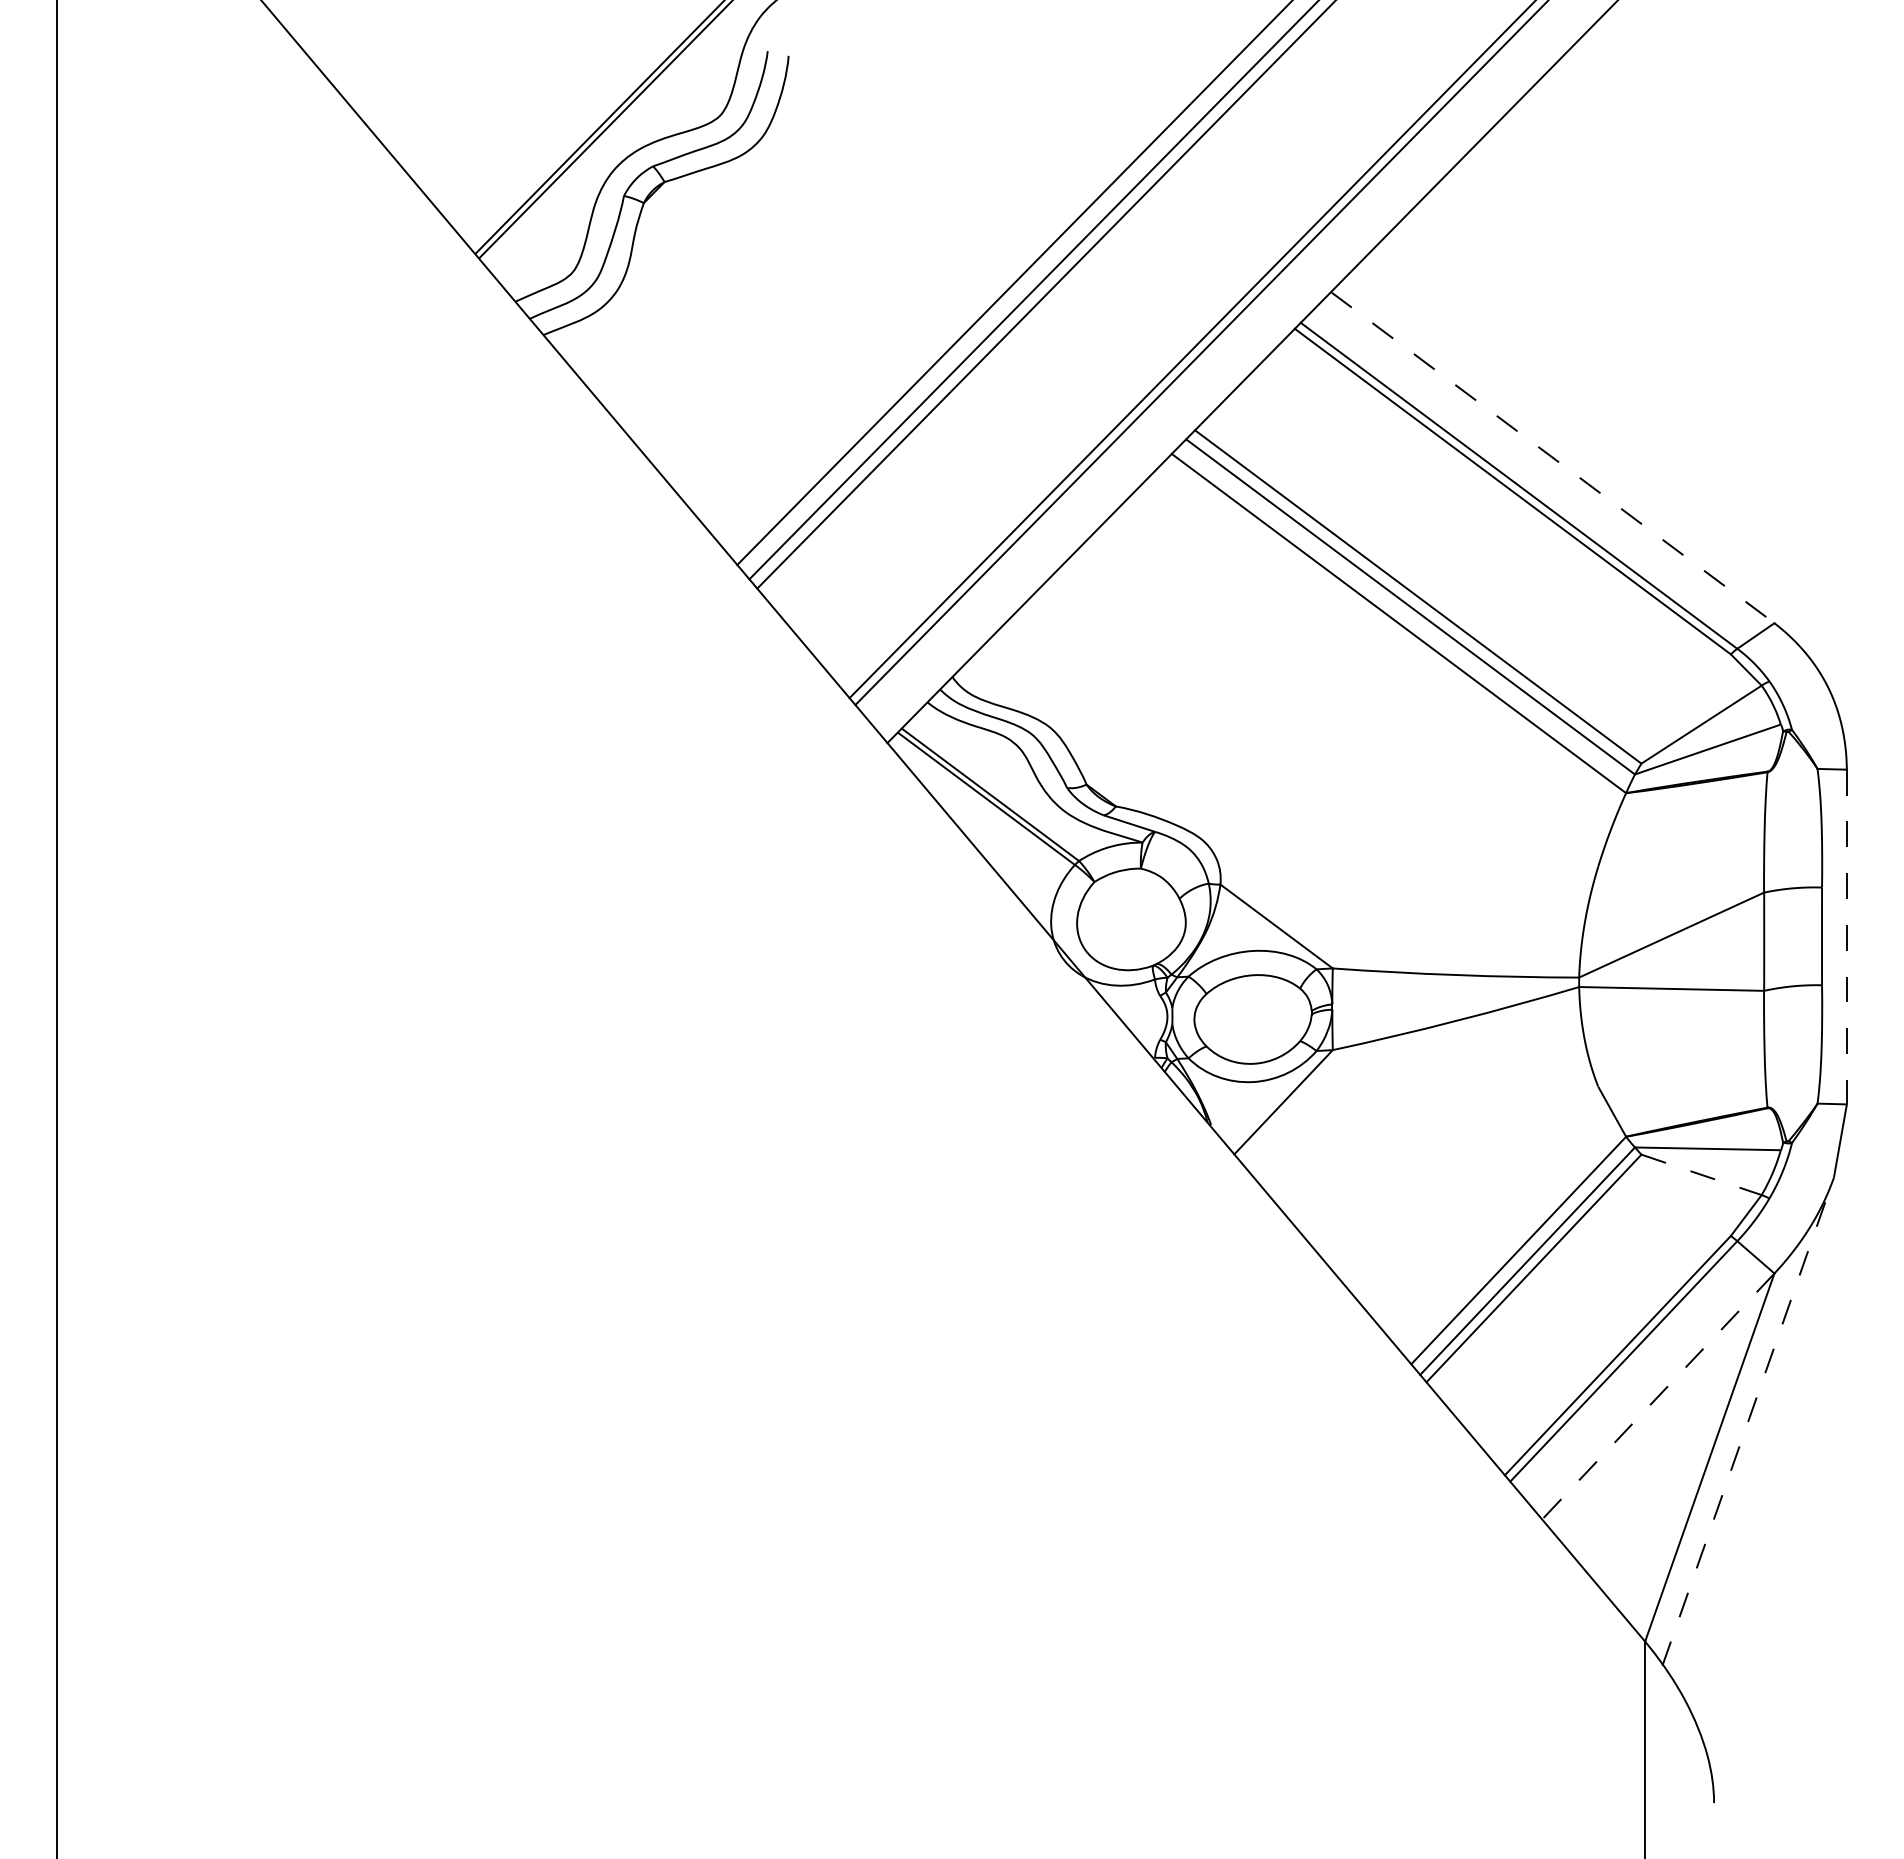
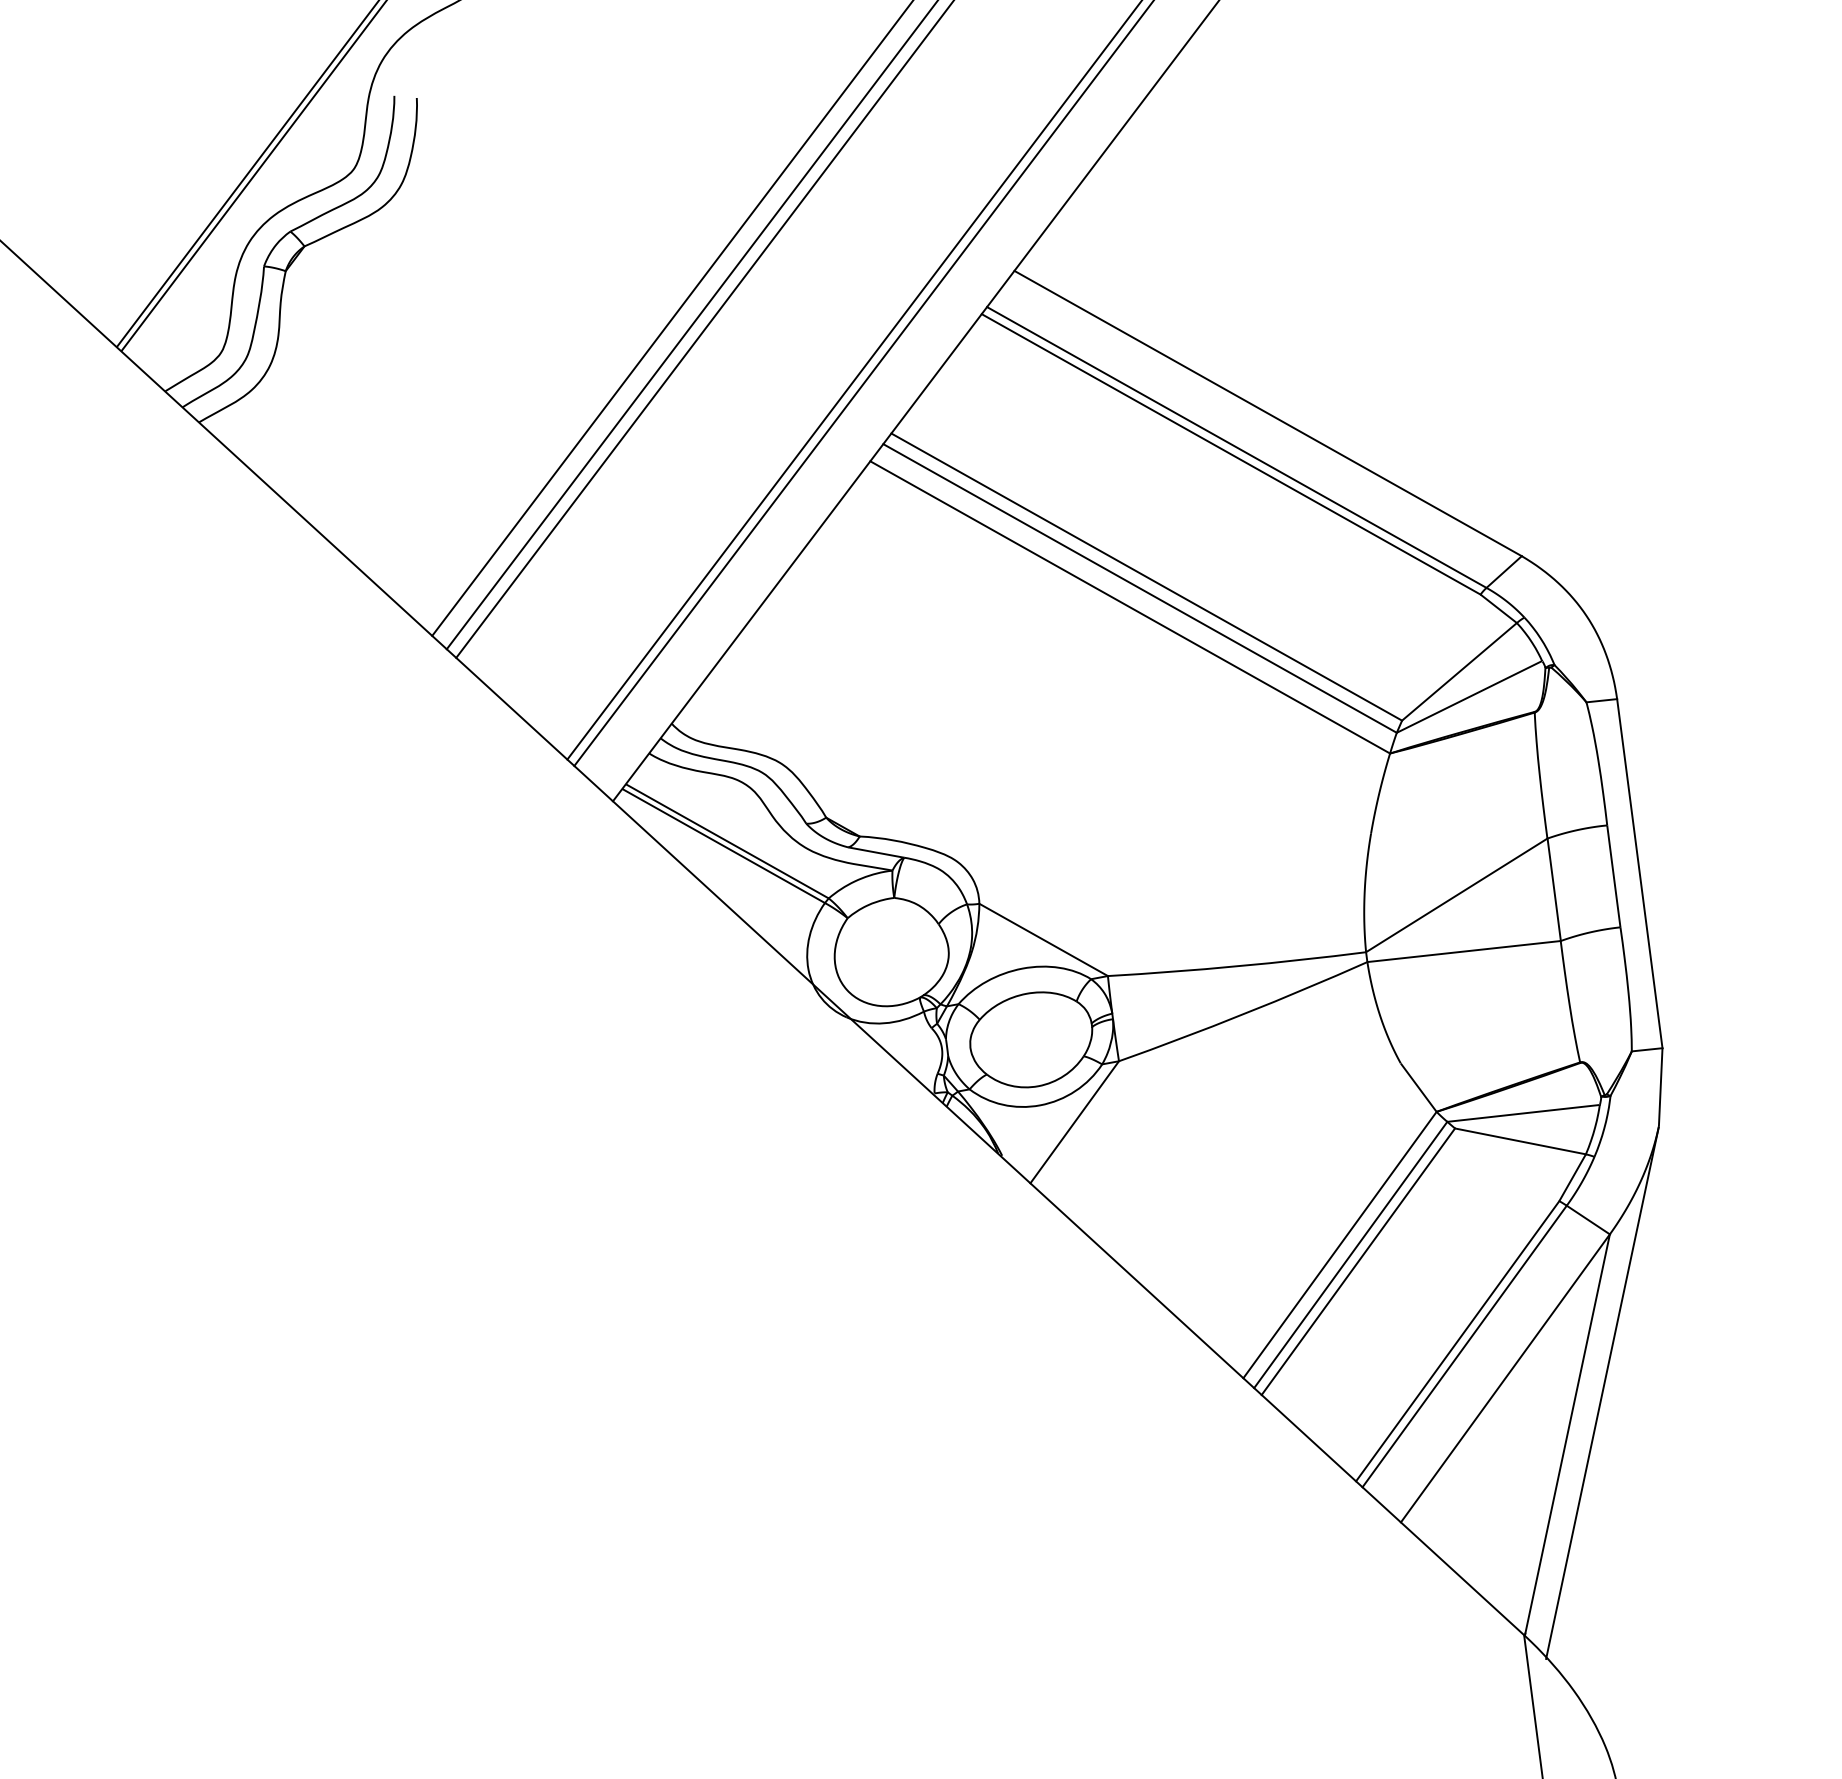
line: (1552, 457) -> (1267, 413), dashed -> solid
line: (1846, 937) -> (1639, 874), dashed -> solid
line: (1702, 1175) -> (1521, 1141), dashed -> solid
line: (1657, 1396) -> (1504, 1378), dashed -> solid
line: (1748, 1421) -> (1602, 1392), dashed -> solid

